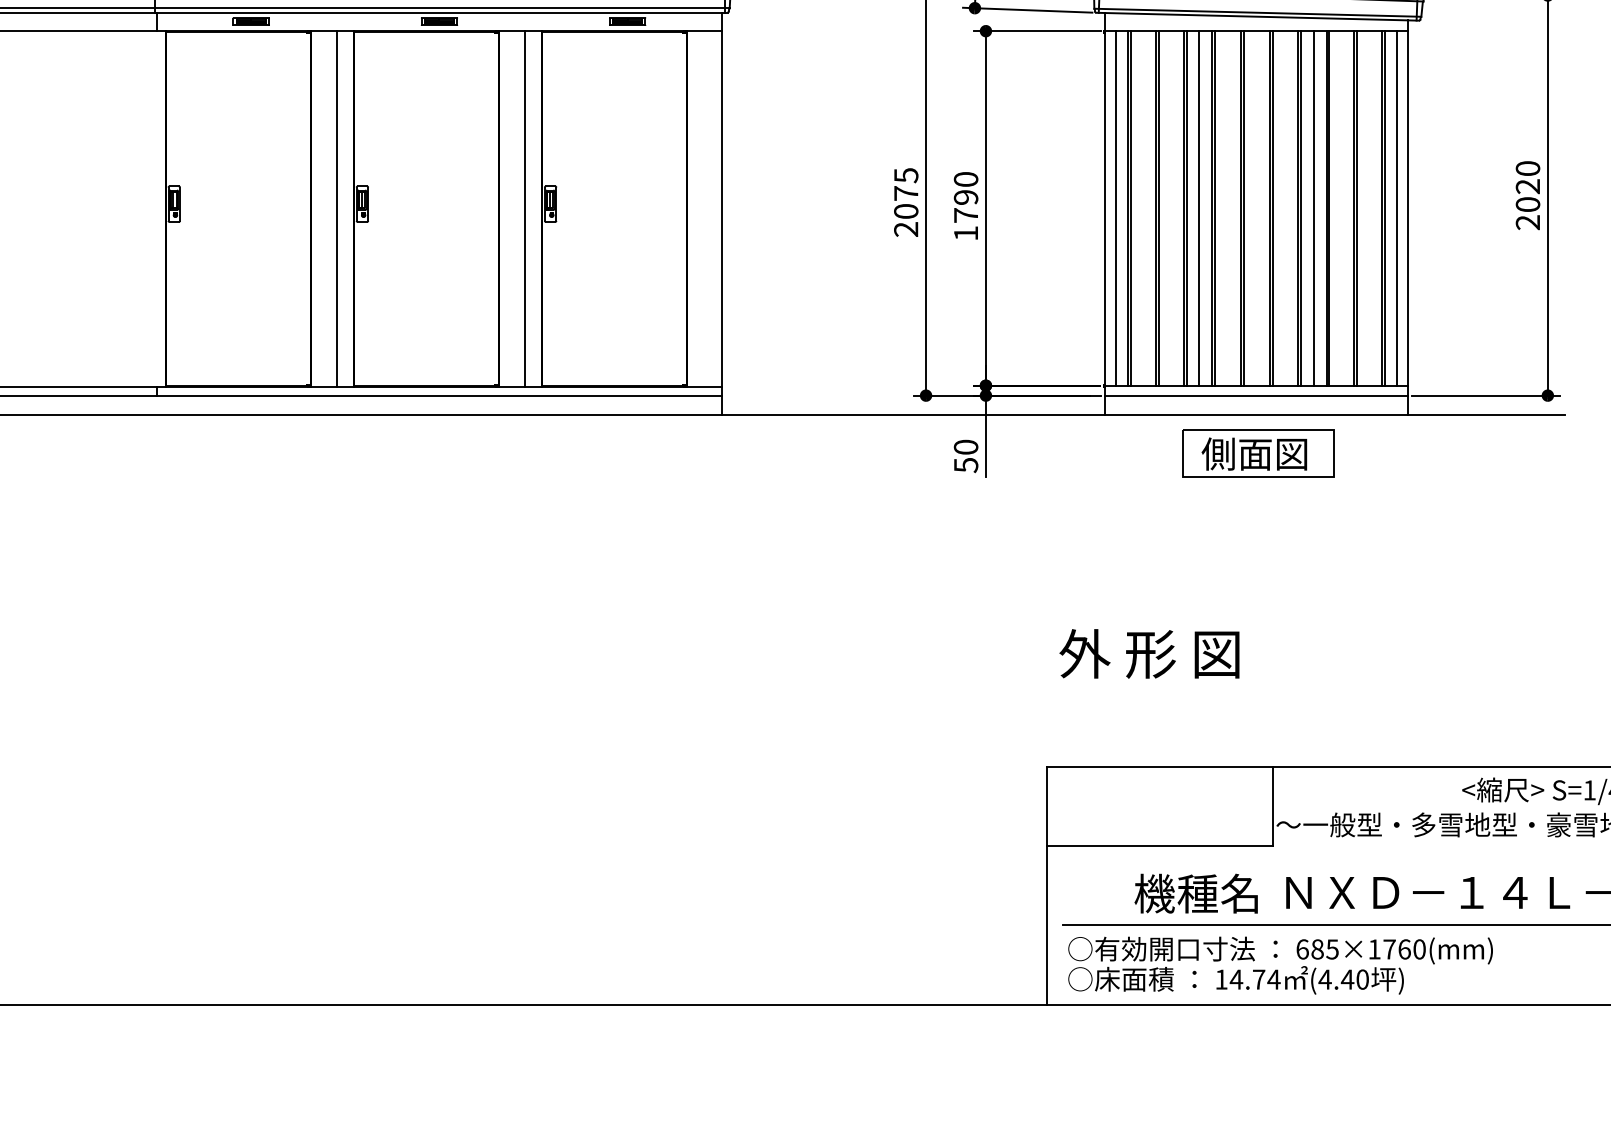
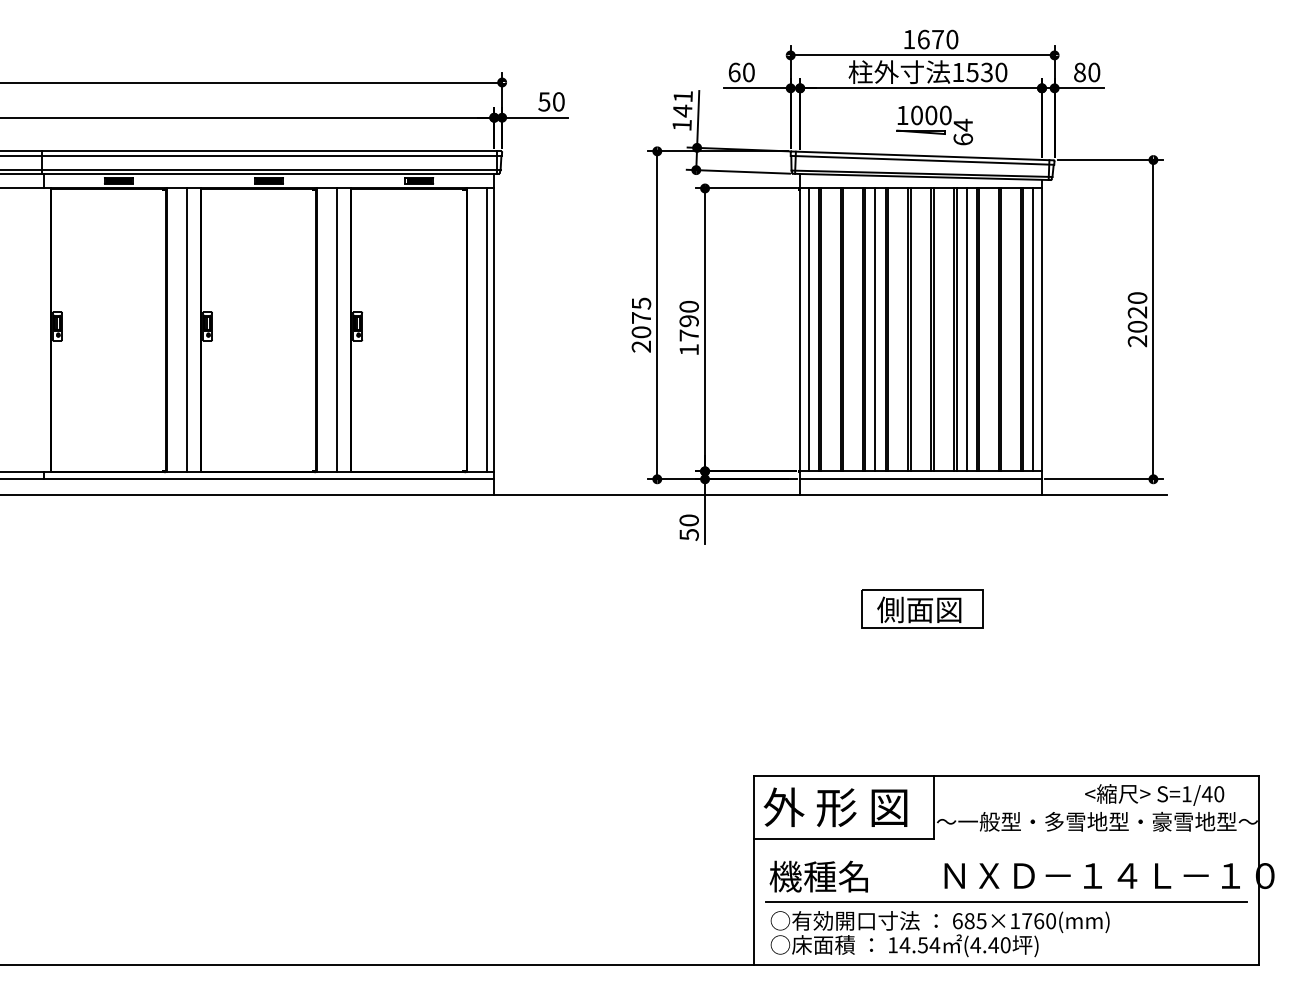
line: (713, 209) -> (487, 330), added
part: (1258, 452) -> (922, 608), moved
text: (1149, 654) -> (835, 807), moved
text: (1195, 893) -> (818, 876), moved
text: (1258, 979) -> (922, 945), 14.74 -> 14.54

